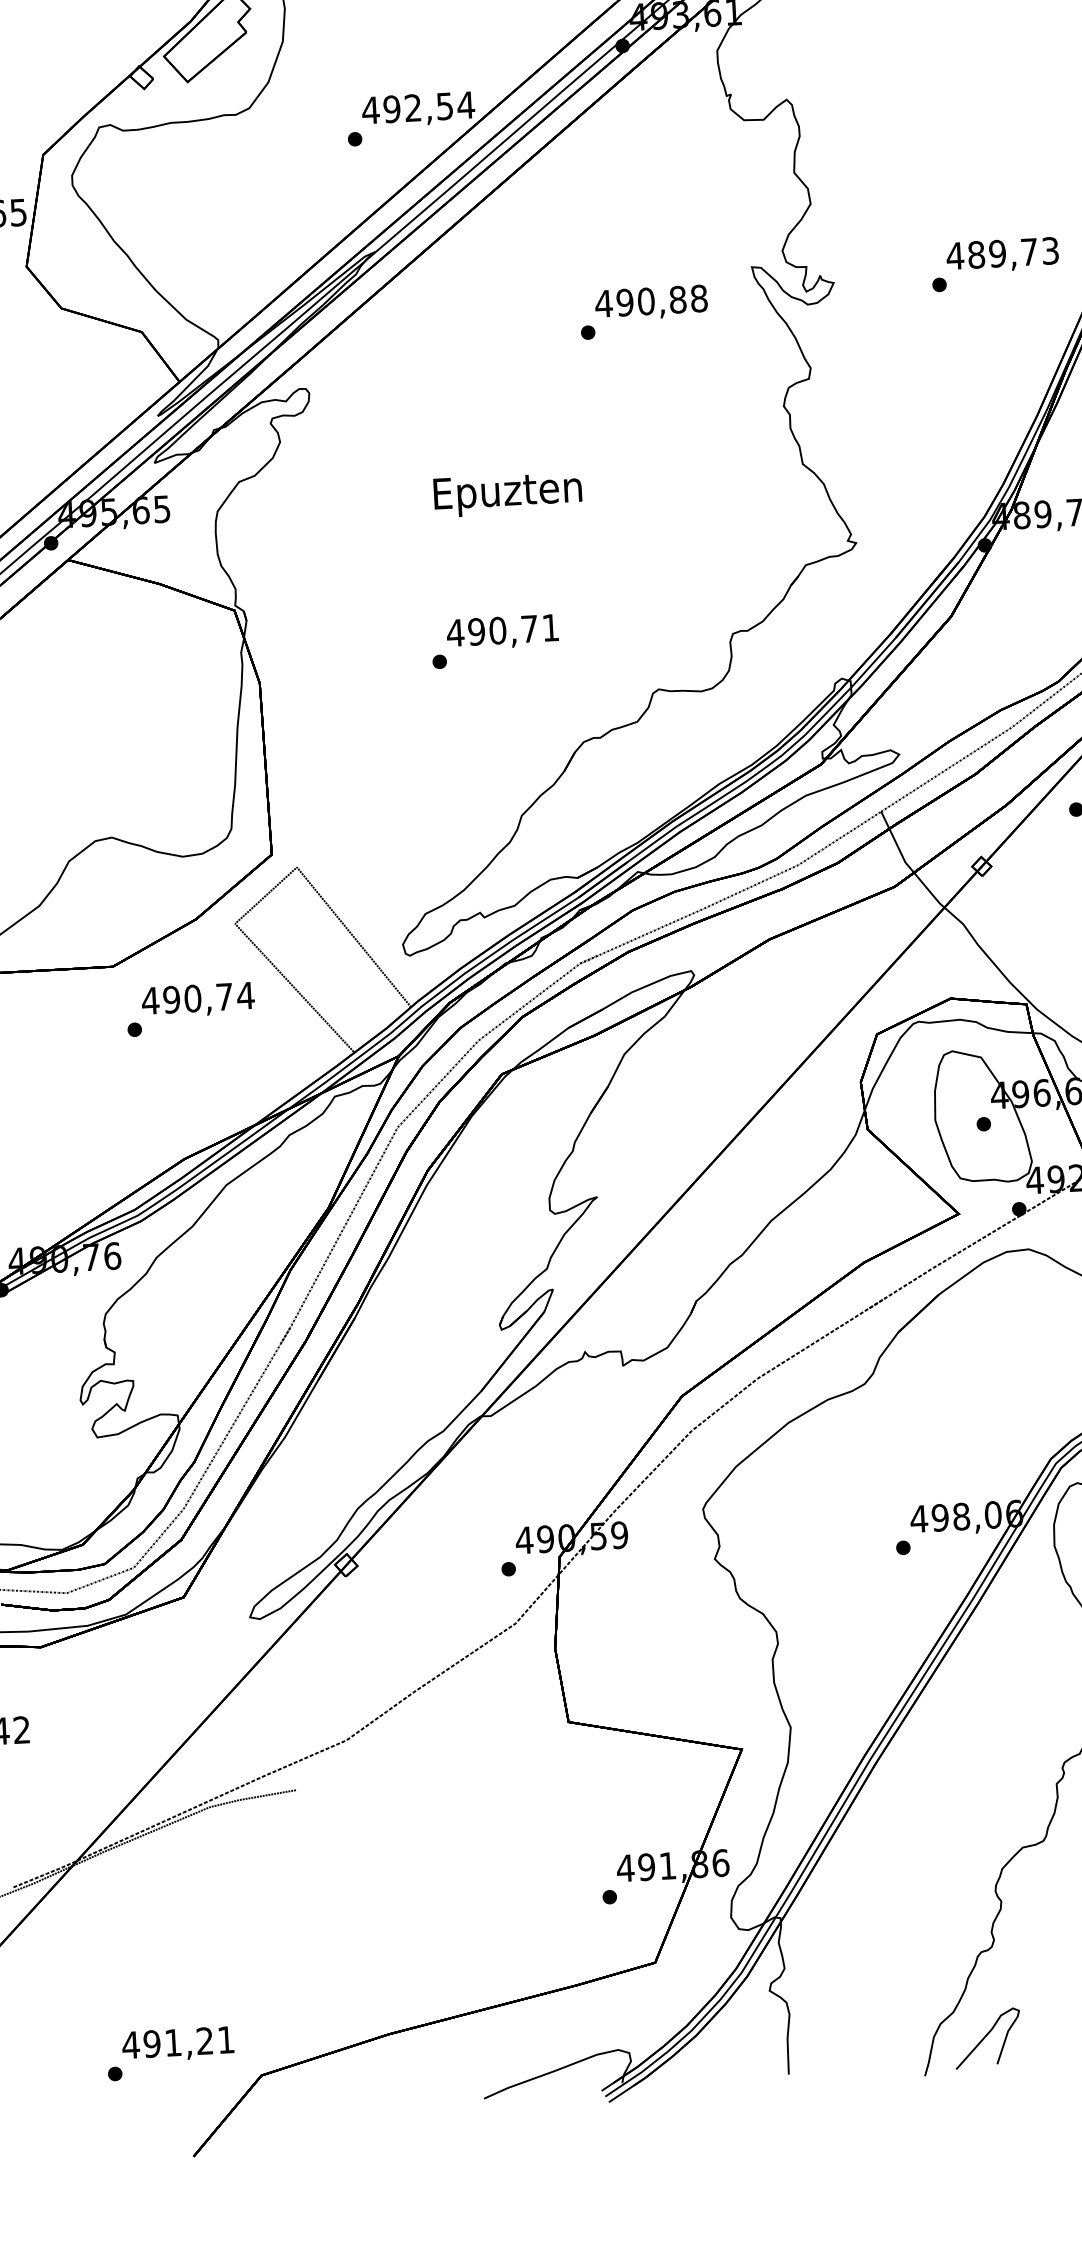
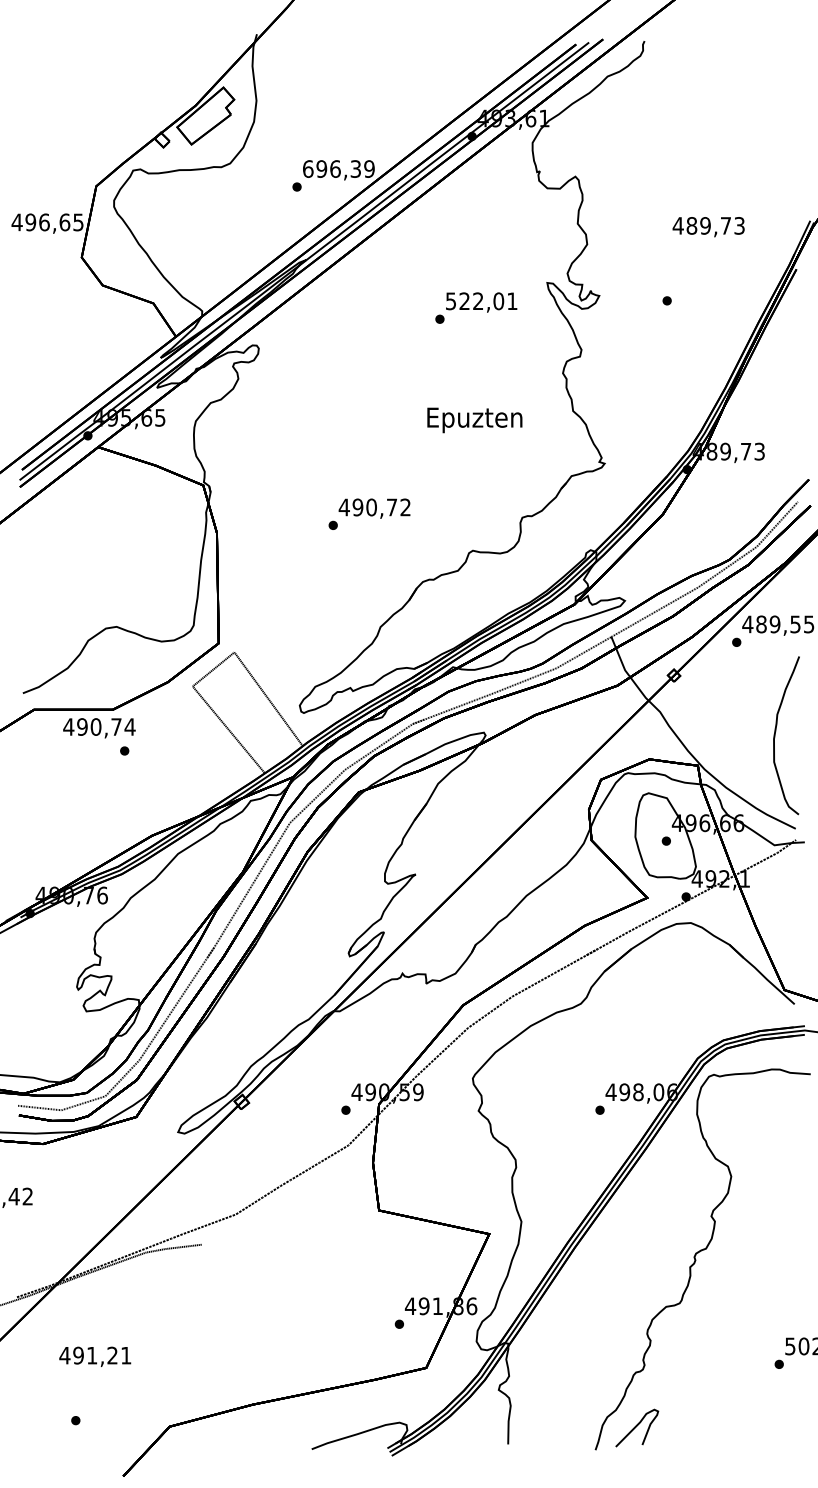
text: (417, 106) -> (338, 168), 492,54 -> 696,39
text: (1002, 256) -> (708, 227), moved
text: (651, 301) -> (481, 301), 490,88 -> 522,01
text: (507, 494) -> (474, 420), moved
text: (550, 627) -> (405, 507), 490,71 -> 490,72
text: (198, 1000) -> (99, 728), moved
text: (178, 2043) -> (95, 1356), moved

